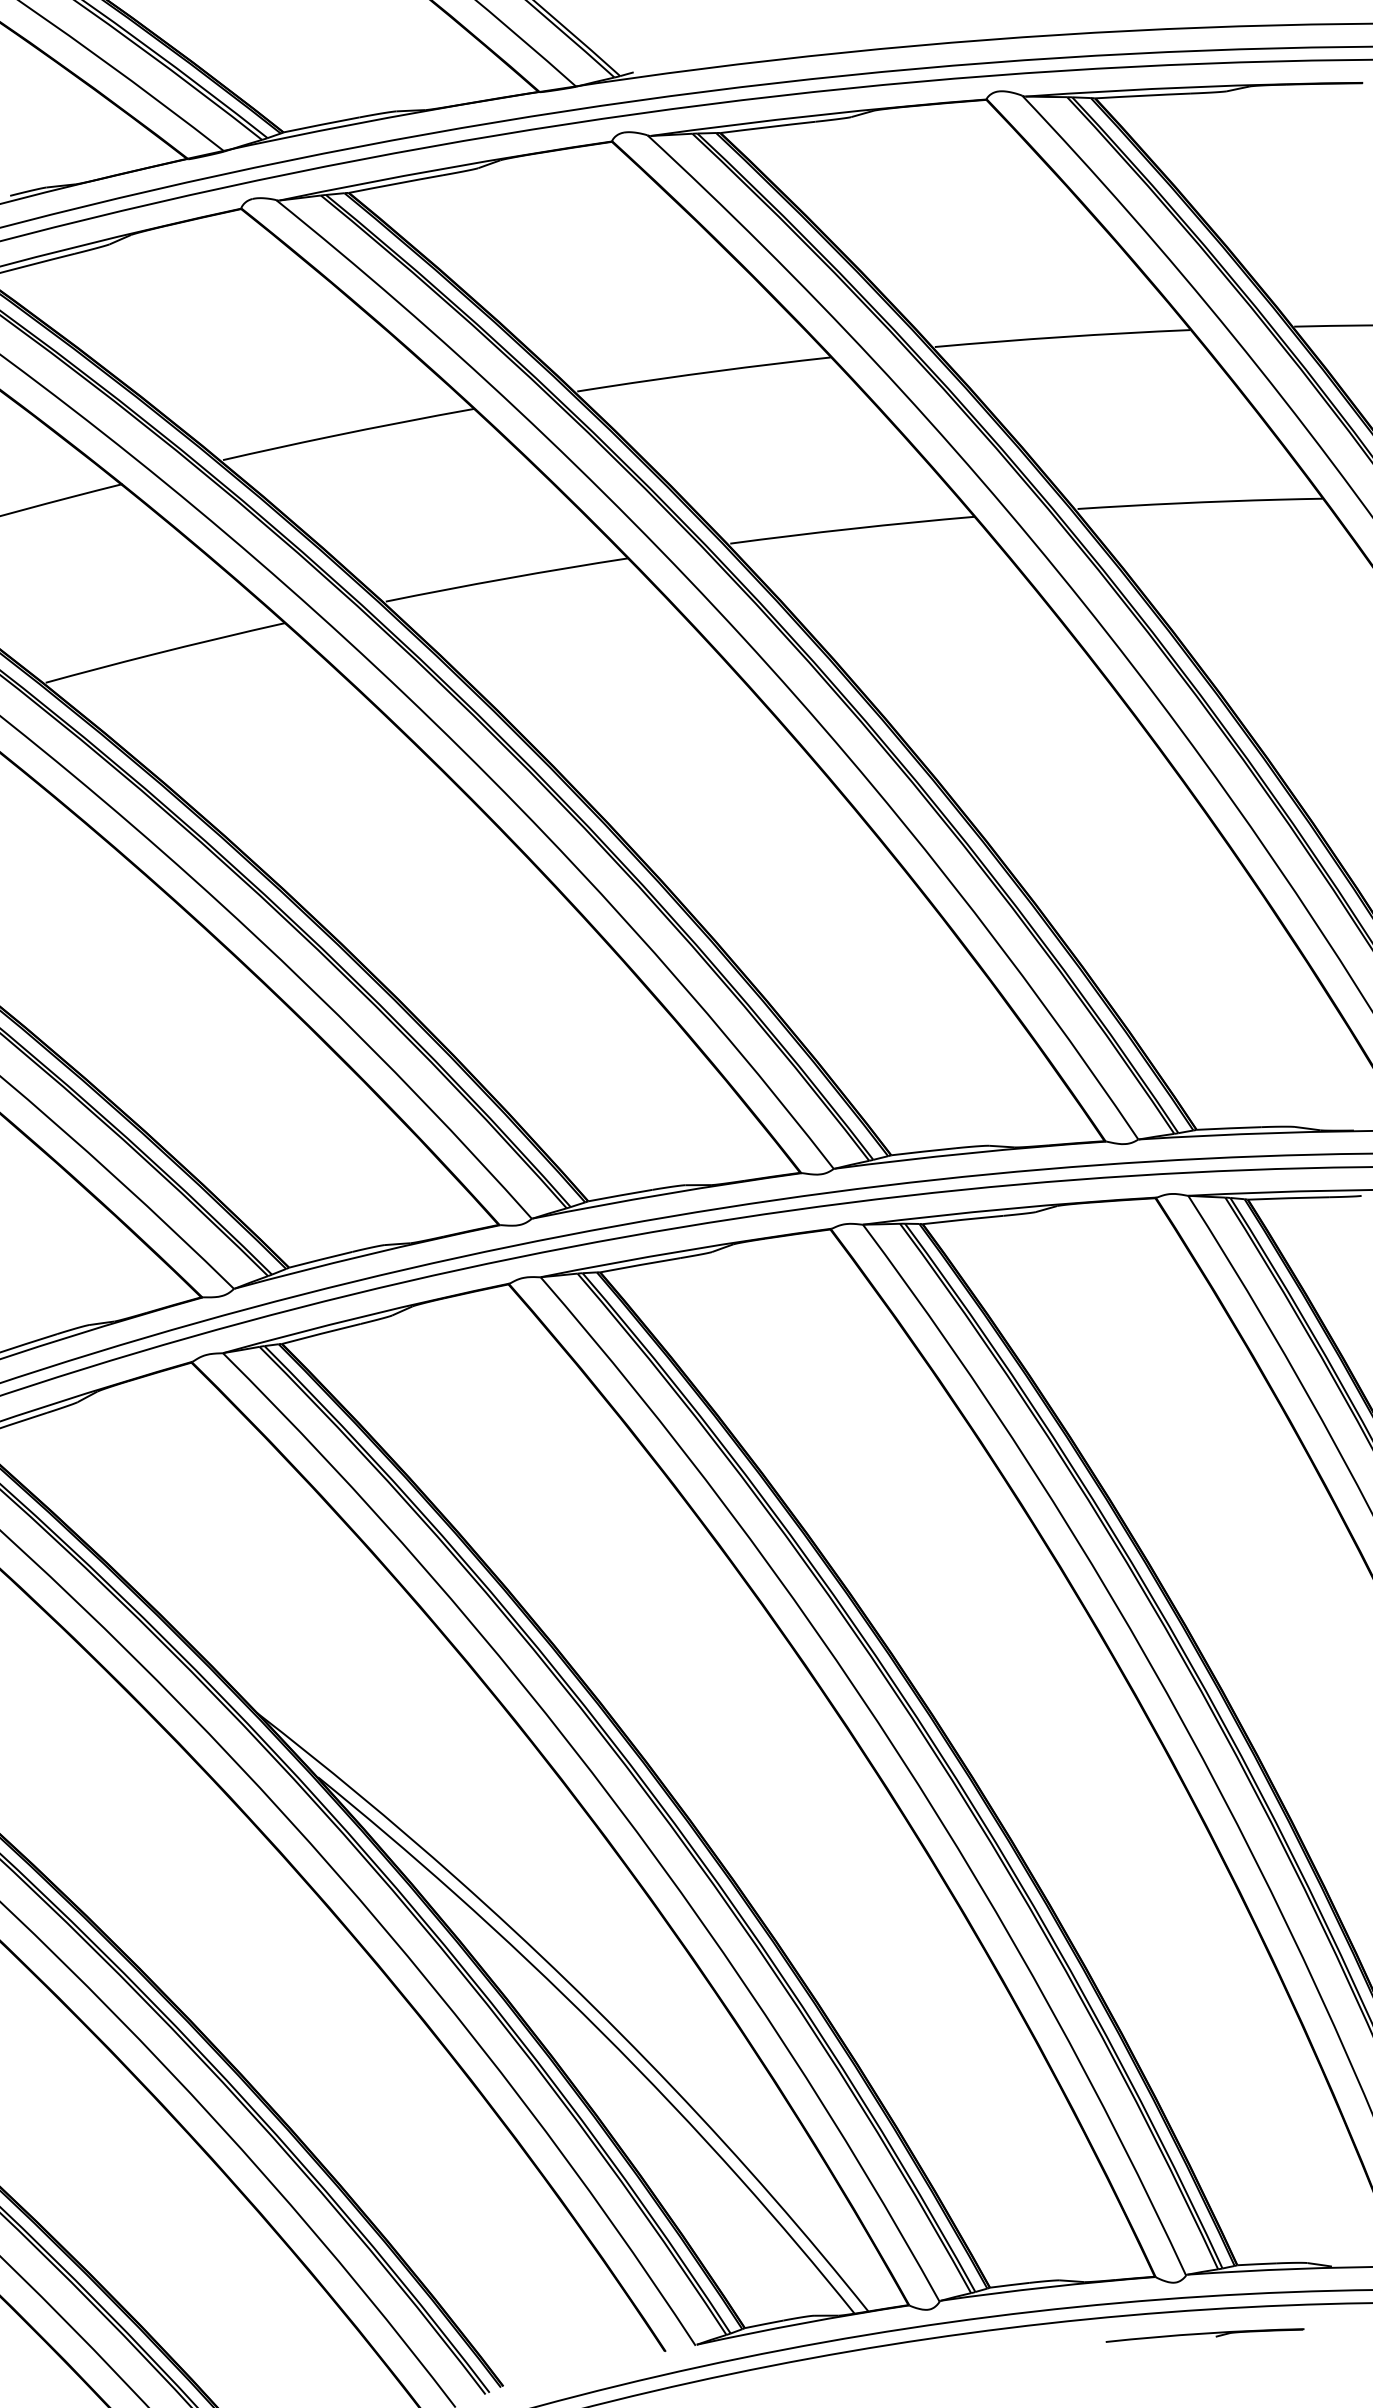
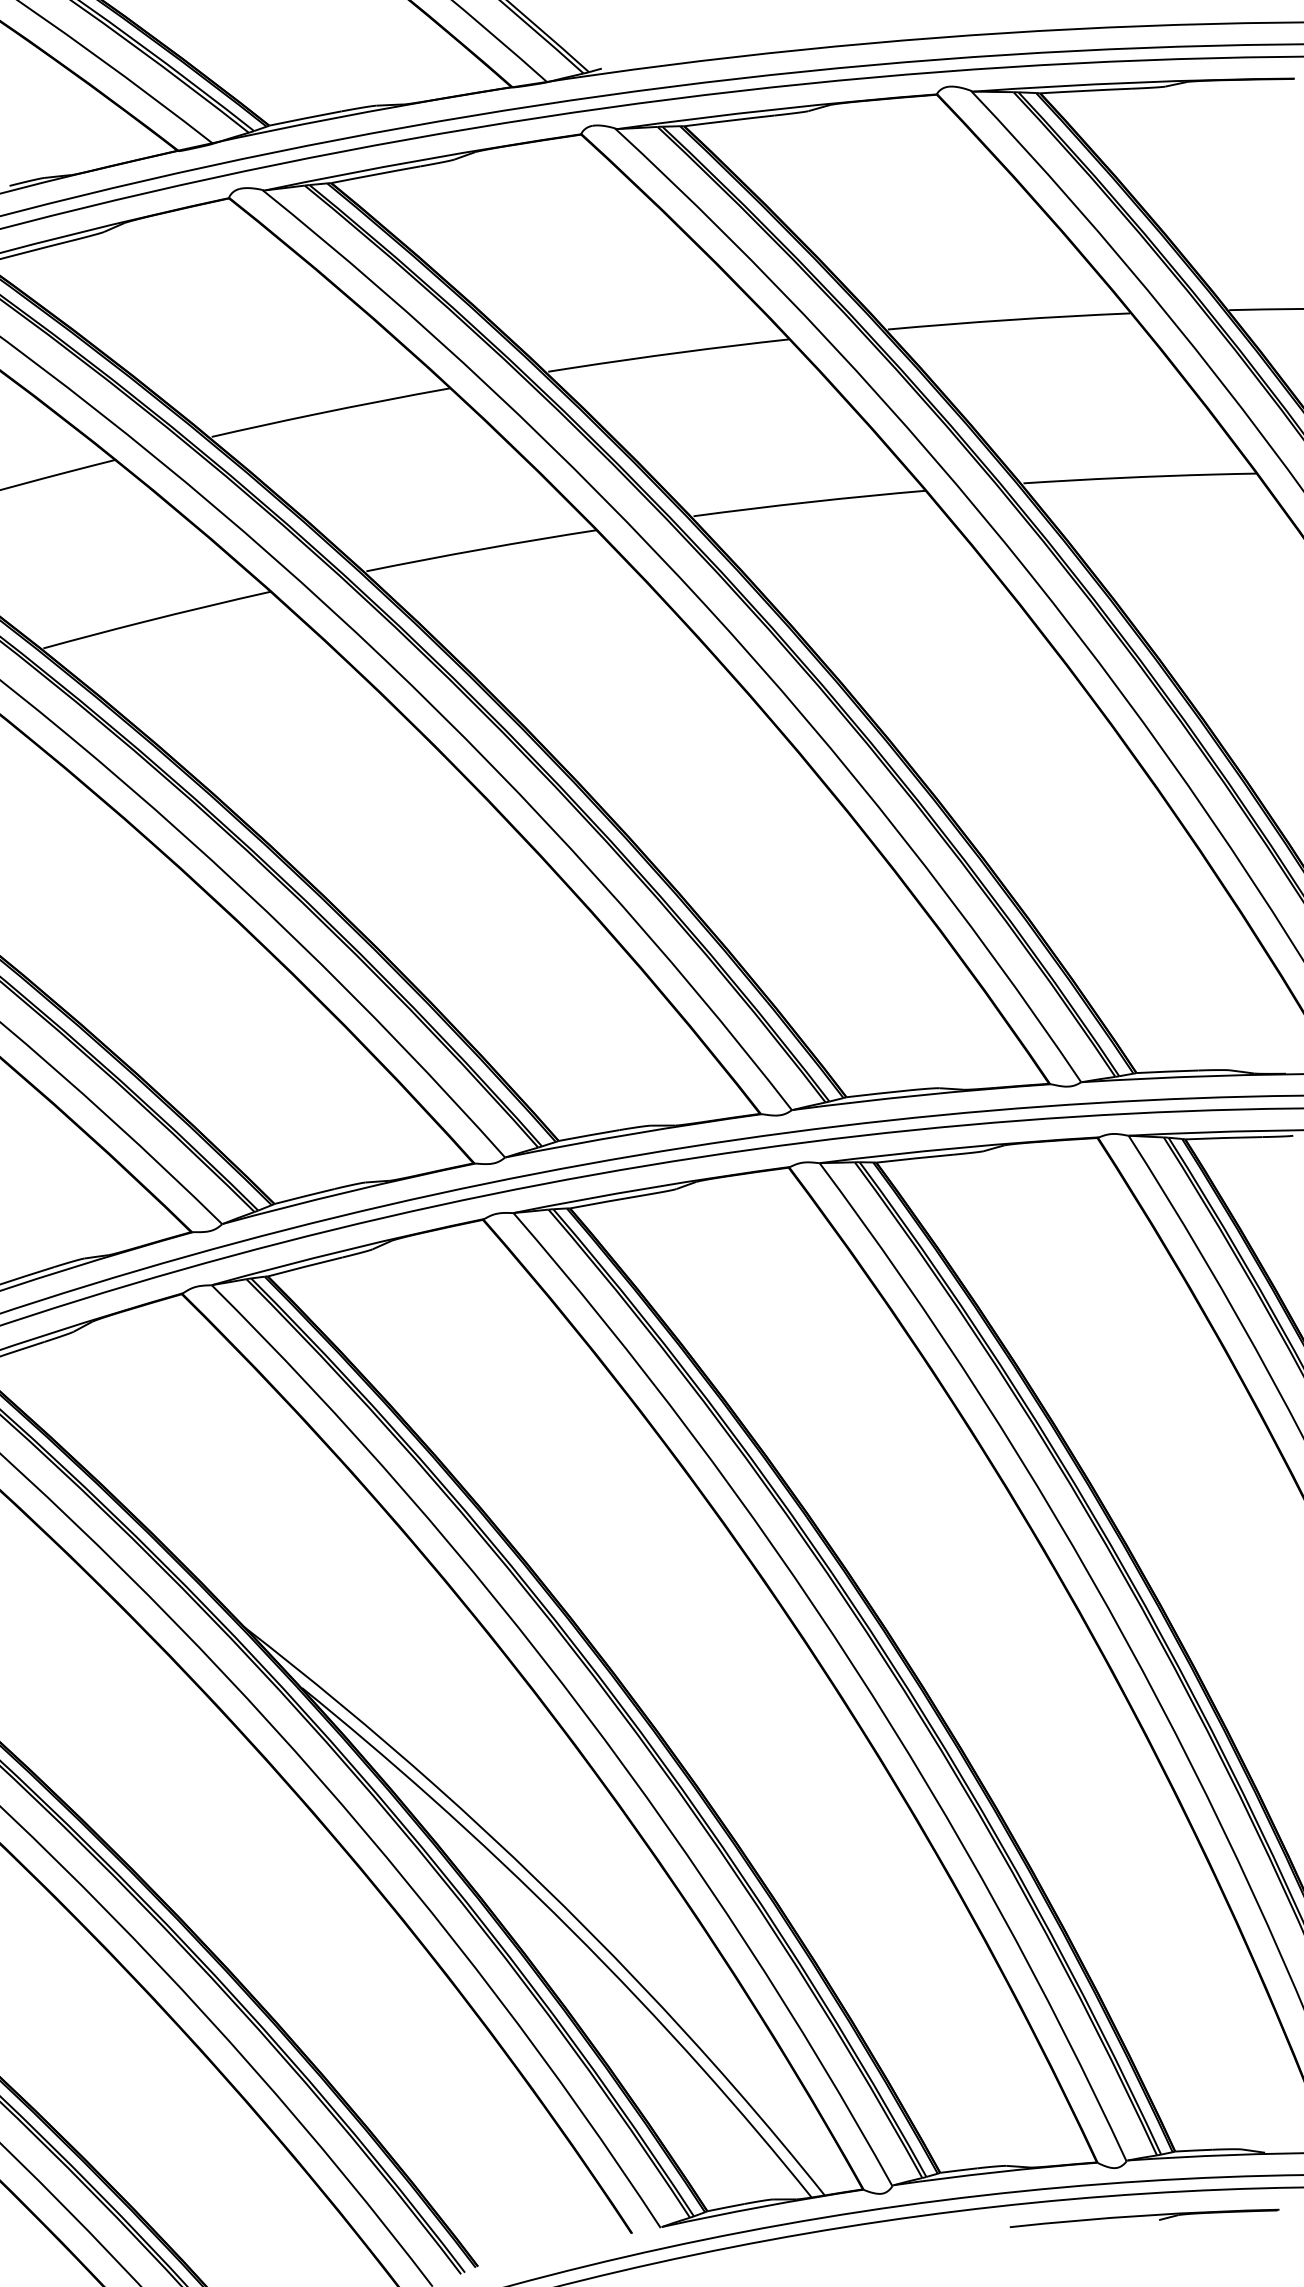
part: (1205, 2334) -> (1144, 2217), size x1.43

